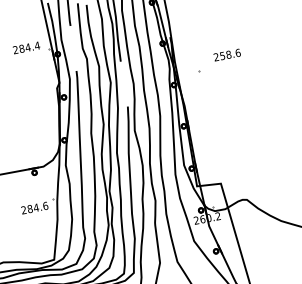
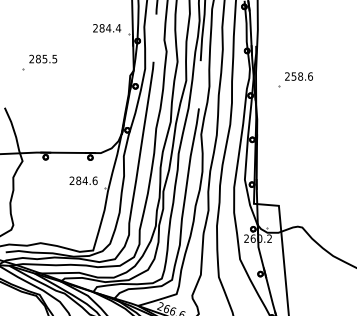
text: (226, 55) -> (298, 76), moved
text: (34, 207) -> (83, 180), moved

